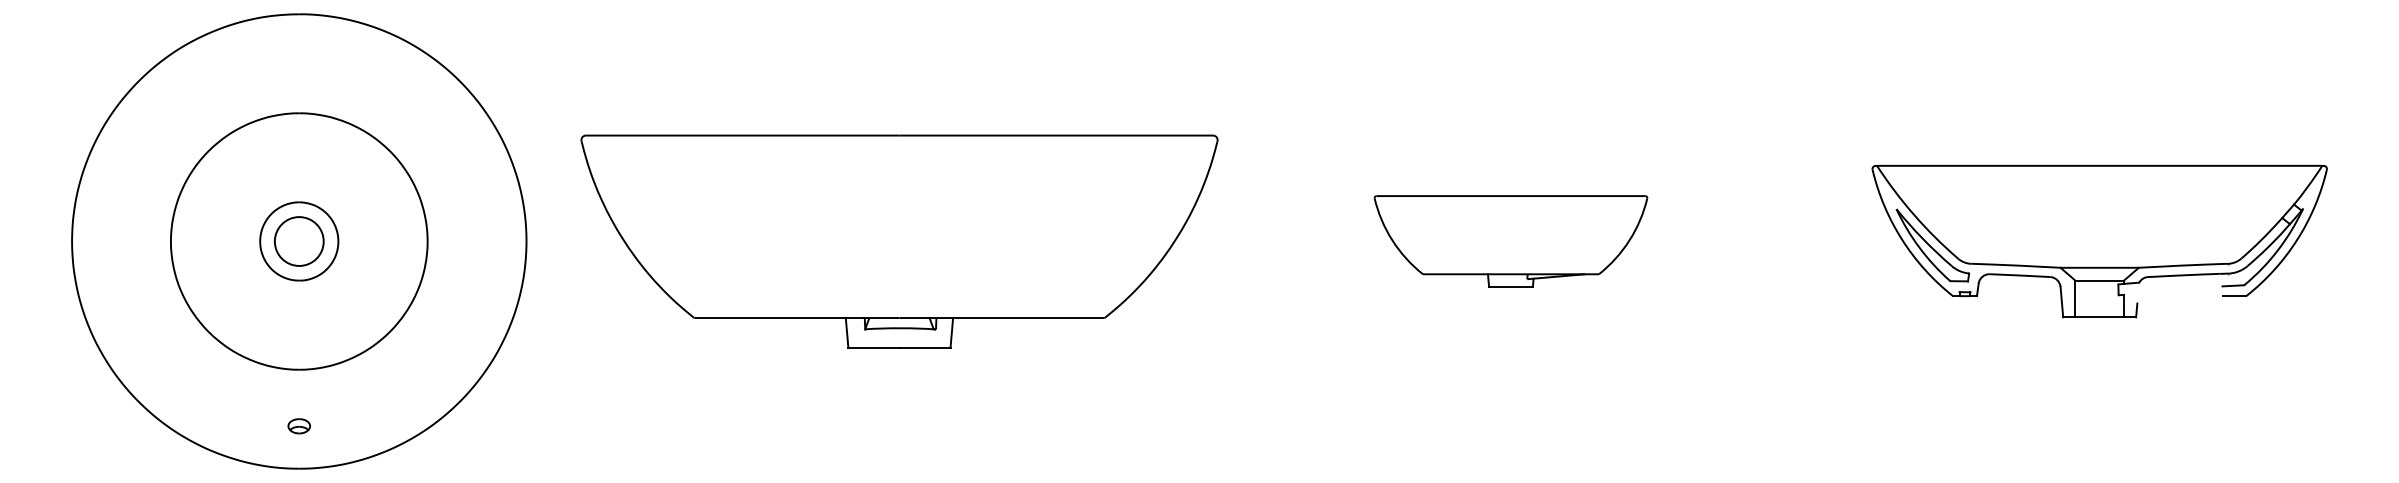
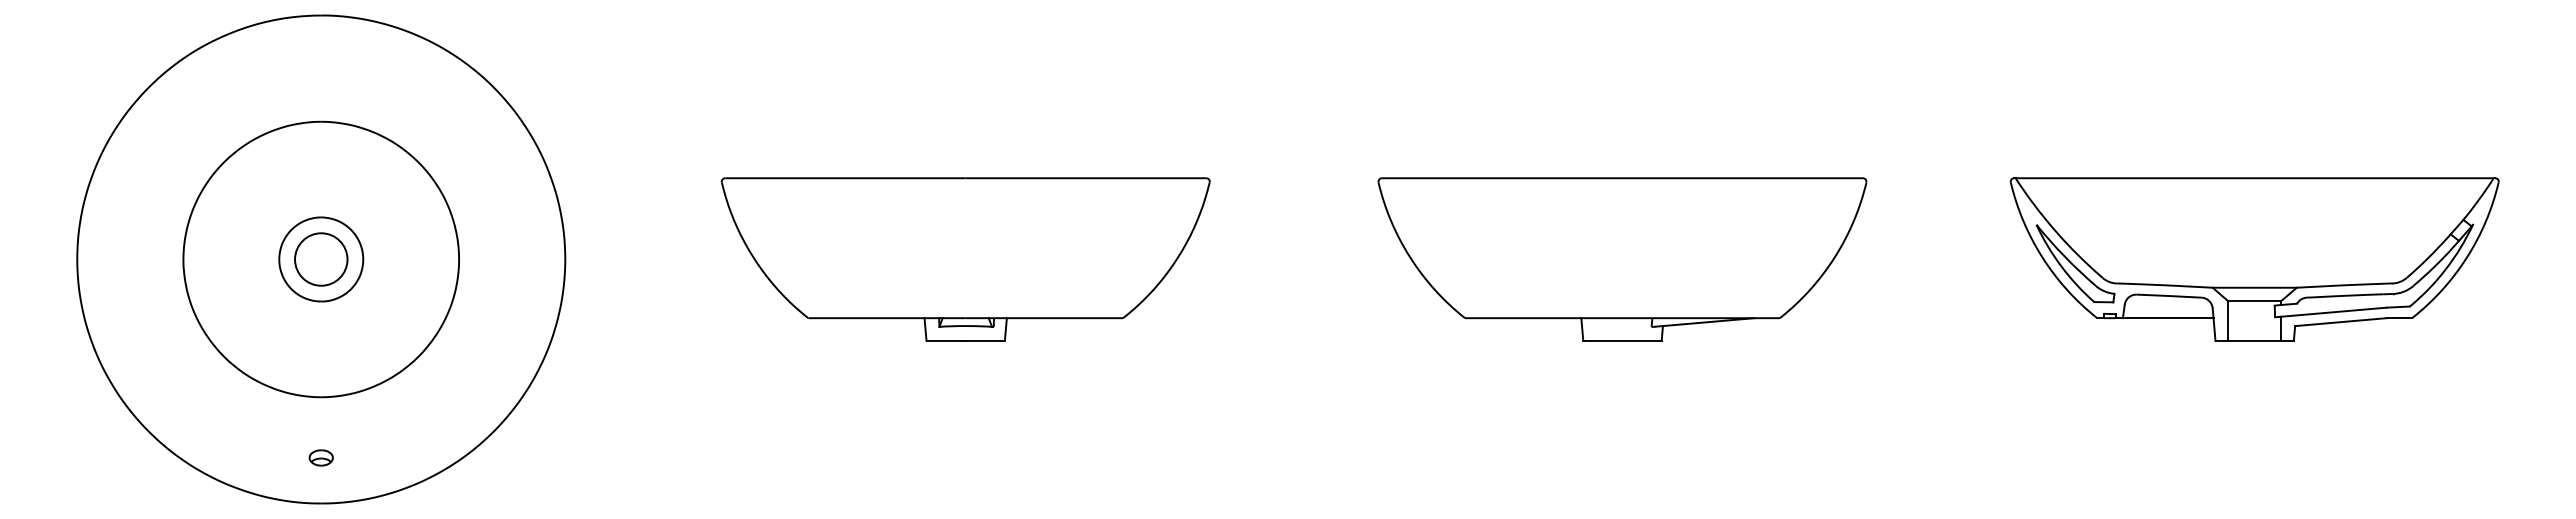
part: (899, 241) -> (965, 259), size x0.71
part: (1510, 241) -> (1622, 259), size x1.67
line: (2173, 289) -> (2333, 311), added
line: (2018, 296) -> (2167, 318), added
line: (2179, 300) -> (2340, 322), added

